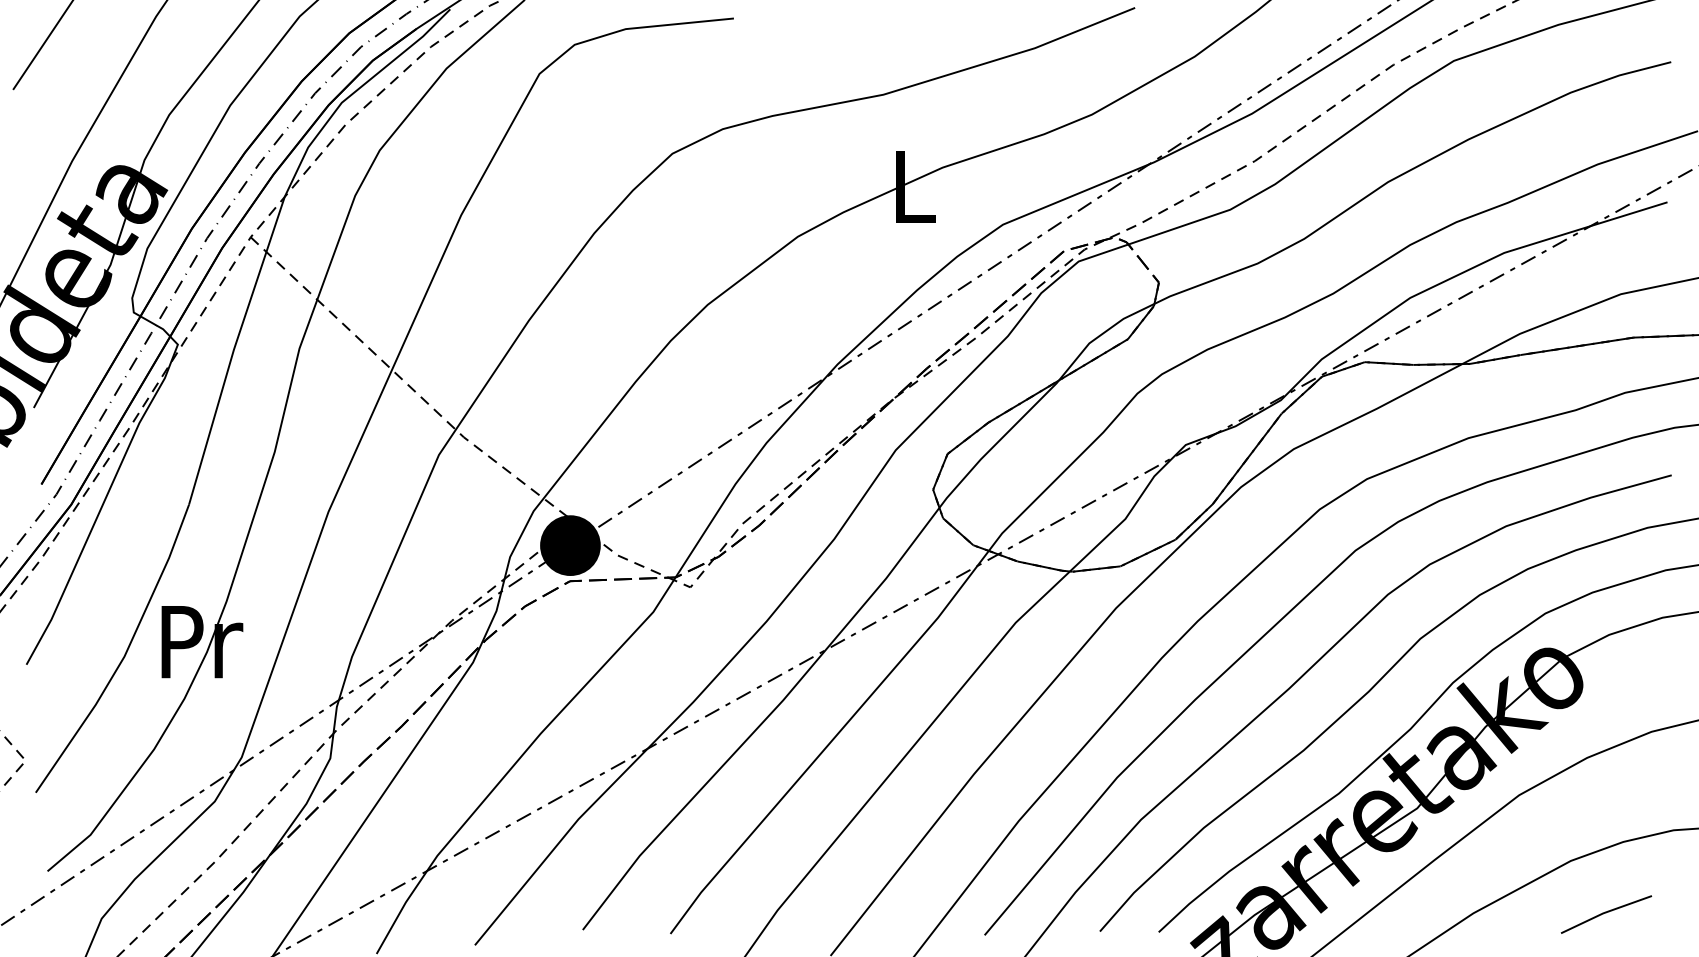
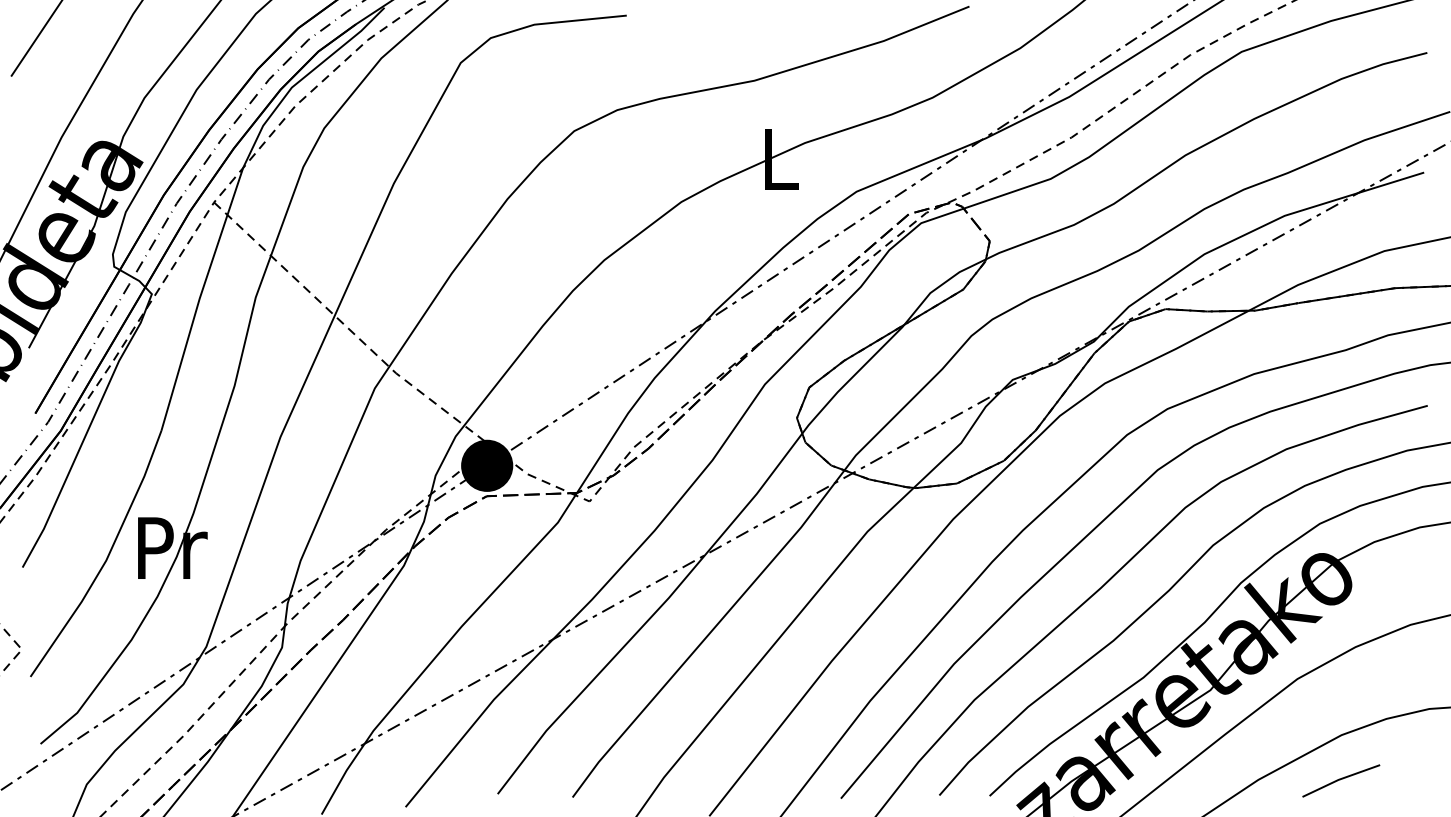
line: (1606, 913) -> (1341, 780), moved

